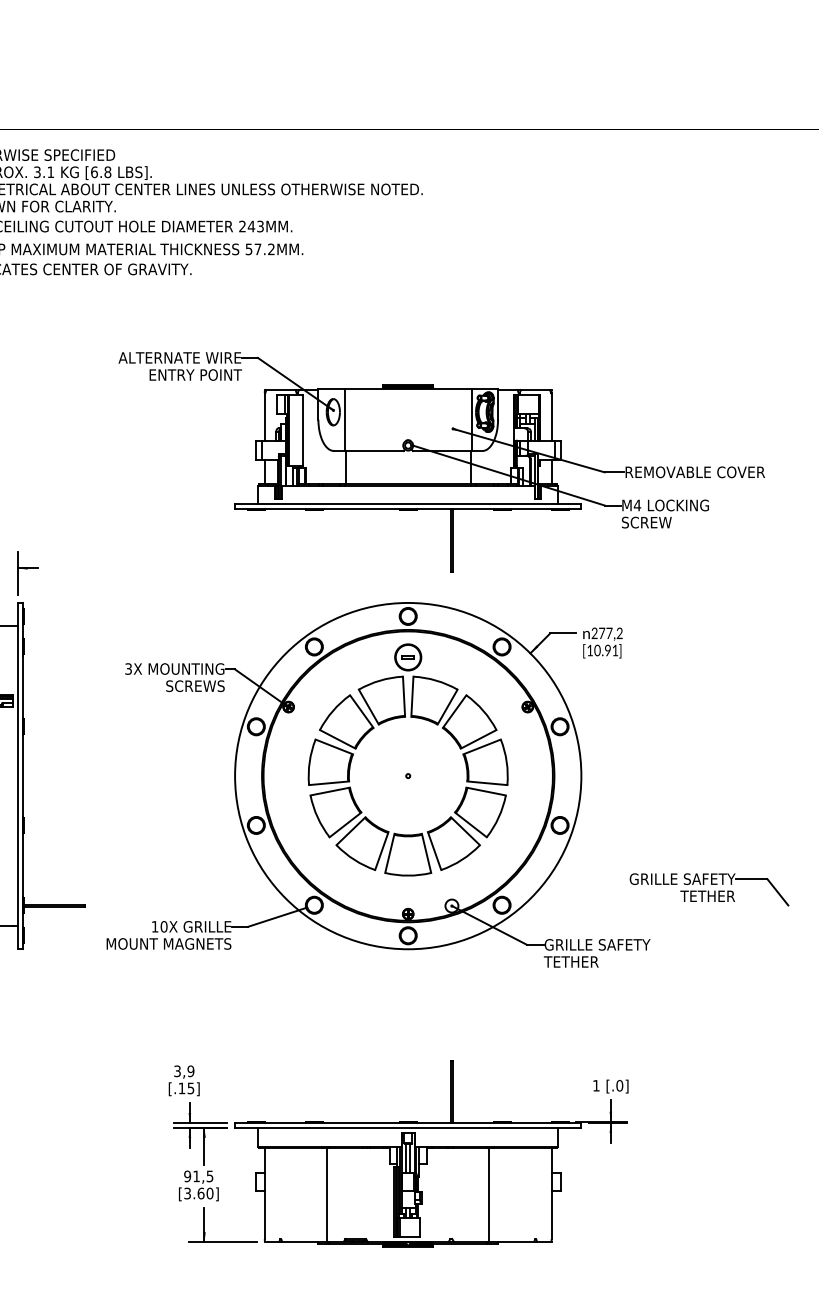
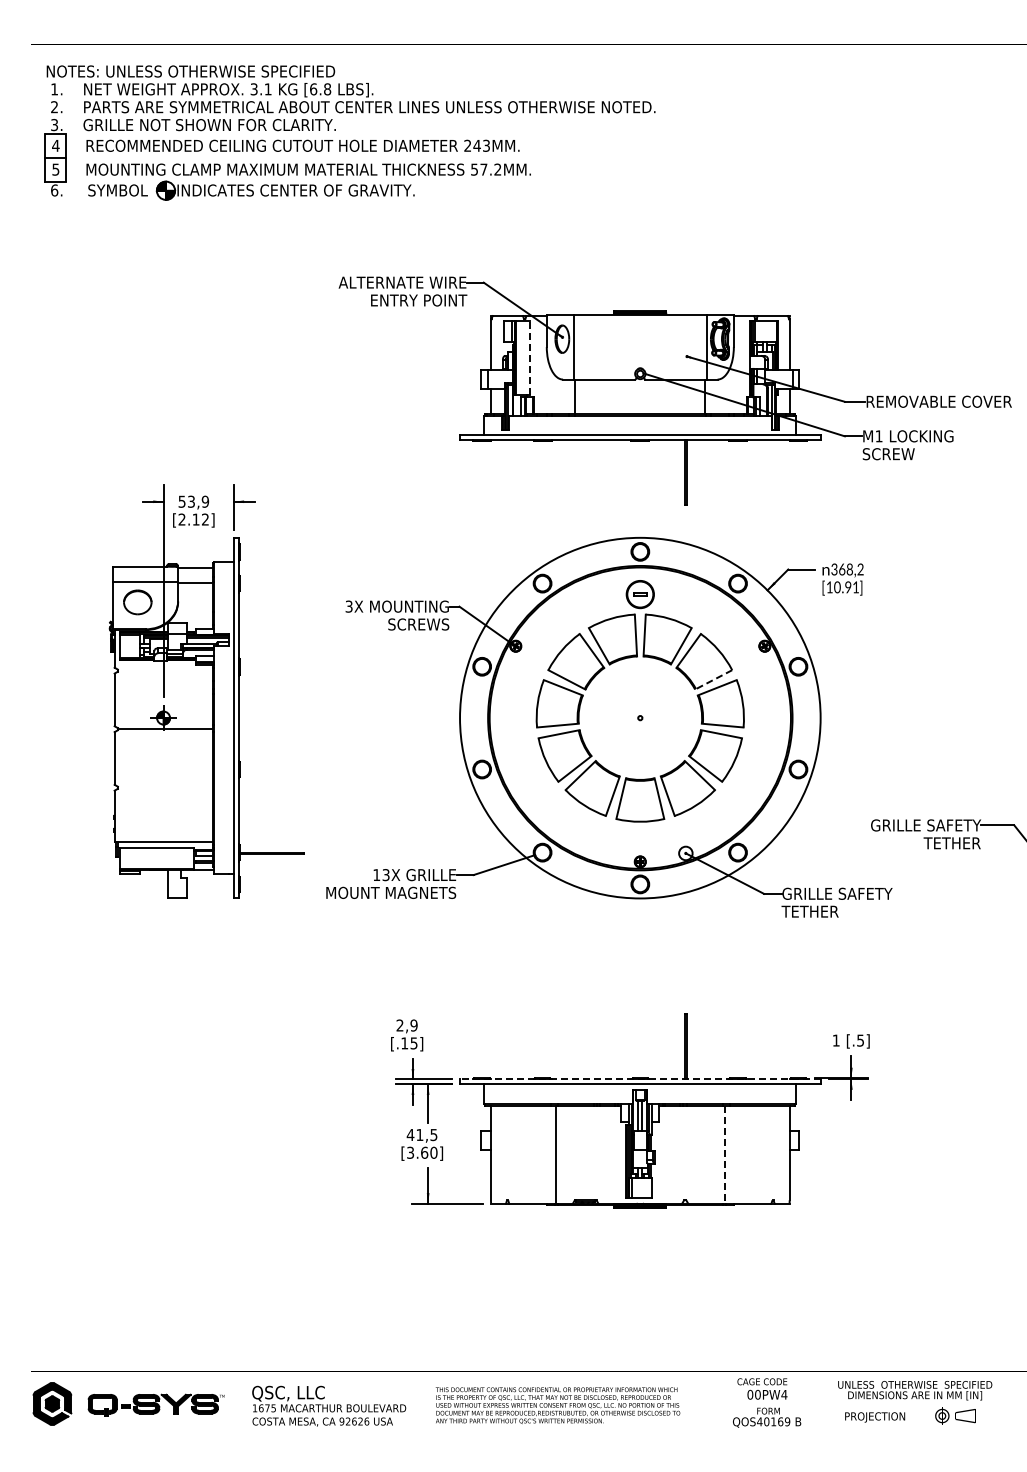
line: (302, 430) -> (530, 358), solid -> dashed
text: (636, 505) -> (878, 436), M4 -> M1
text: (602, 633) -> (842, 569), 277,2 -> 368,2
line: (478, 739) -> (713, 679), solid -> dashed
text: (163, 927) -> (385, 875), 10X -> 13X
text: (176, 1071) -> (399, 1025), 3,9 -> 2,9
text: (619, 1085) -> (860, 1040), [.0] -> [.5]
line: (407, 1123) -> (639, 1079), solid -> dashed
text: (187, 1175) -> (410, 1134), 91,5 -> 41,5
line: (489, 1195) -> (724, 1154), solid -> dashed

